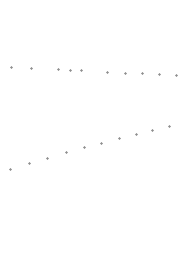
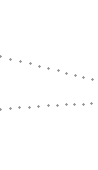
part: (69, 68) -> (39, 65), size x1.67

